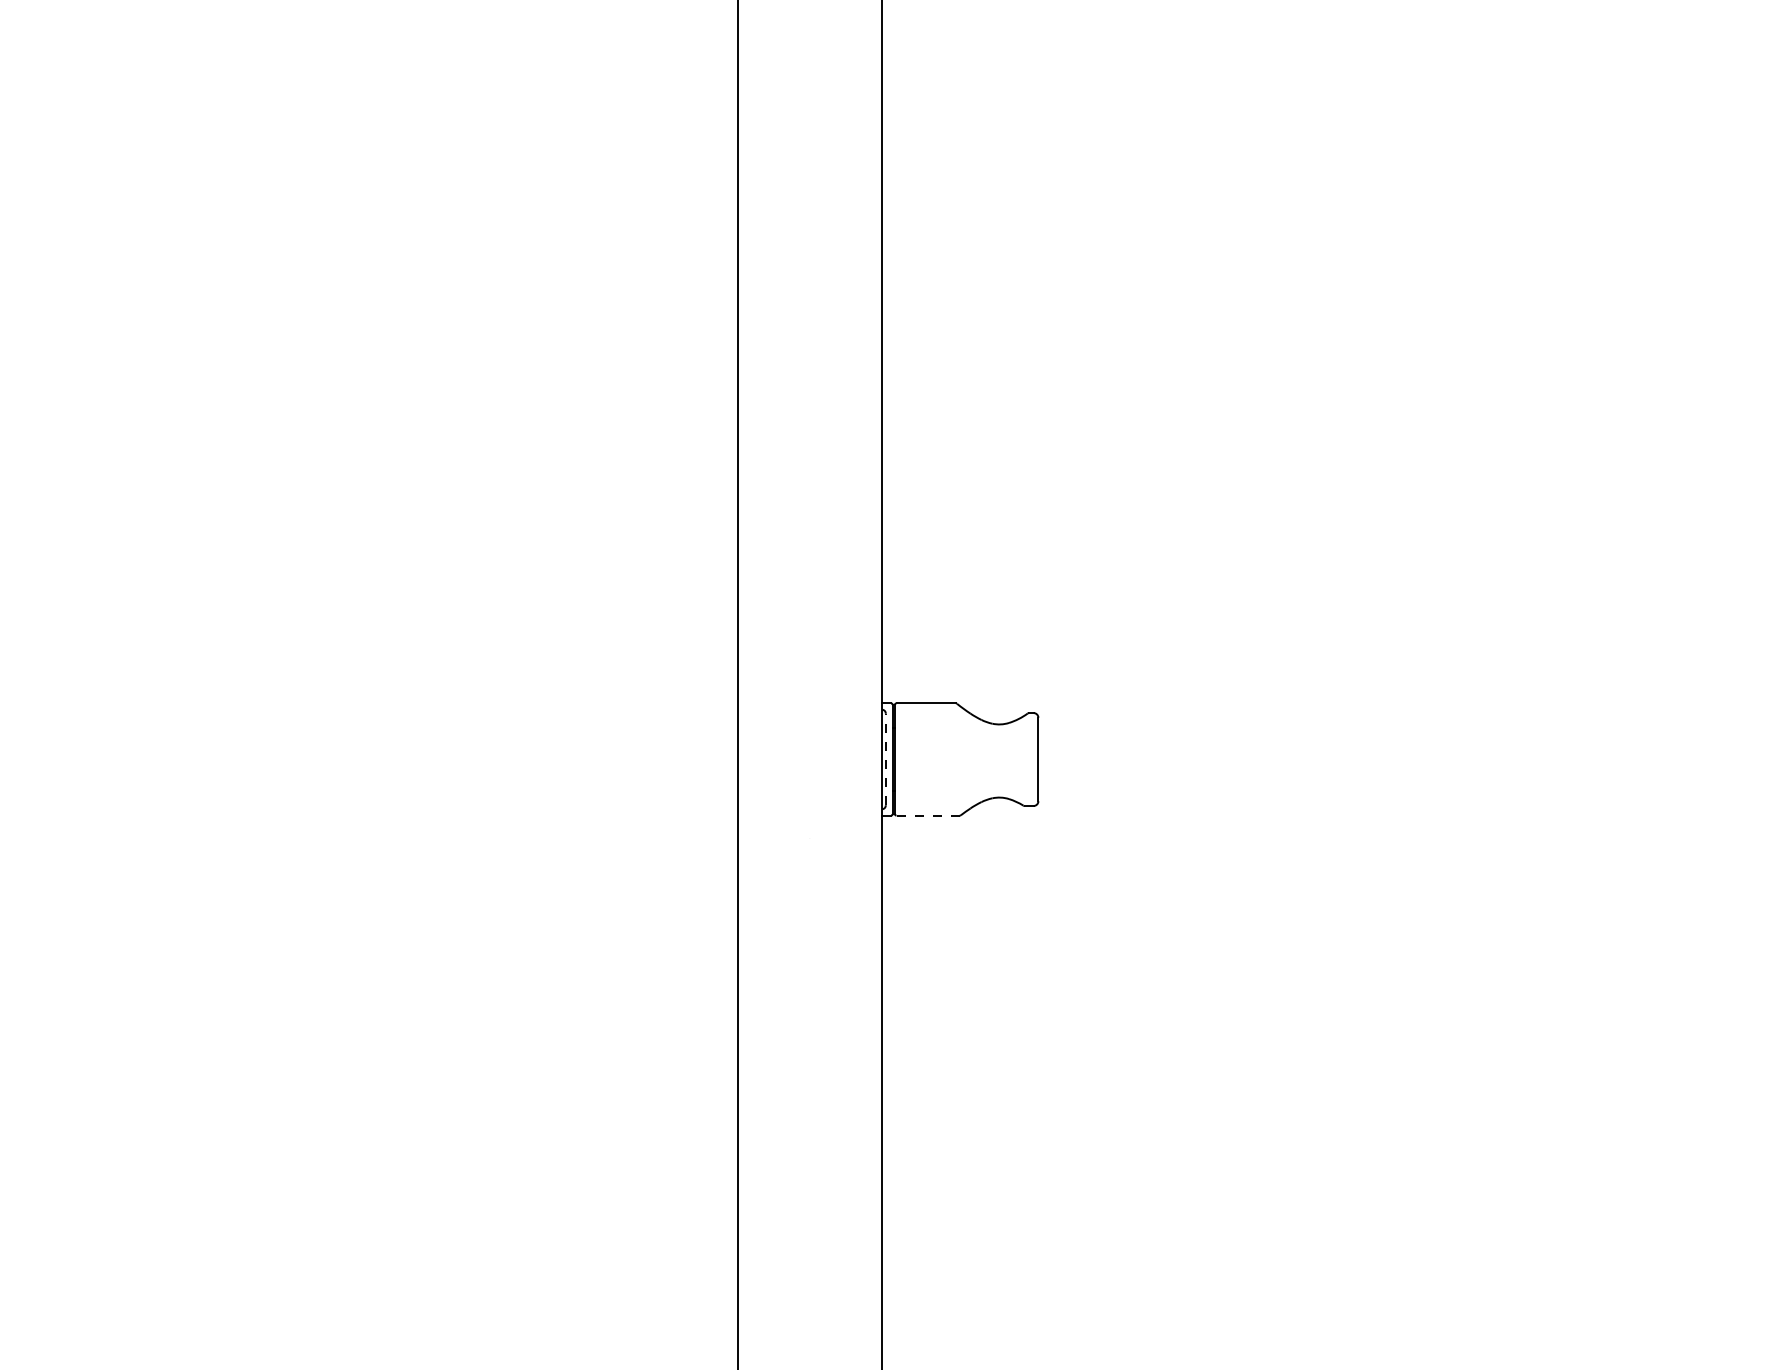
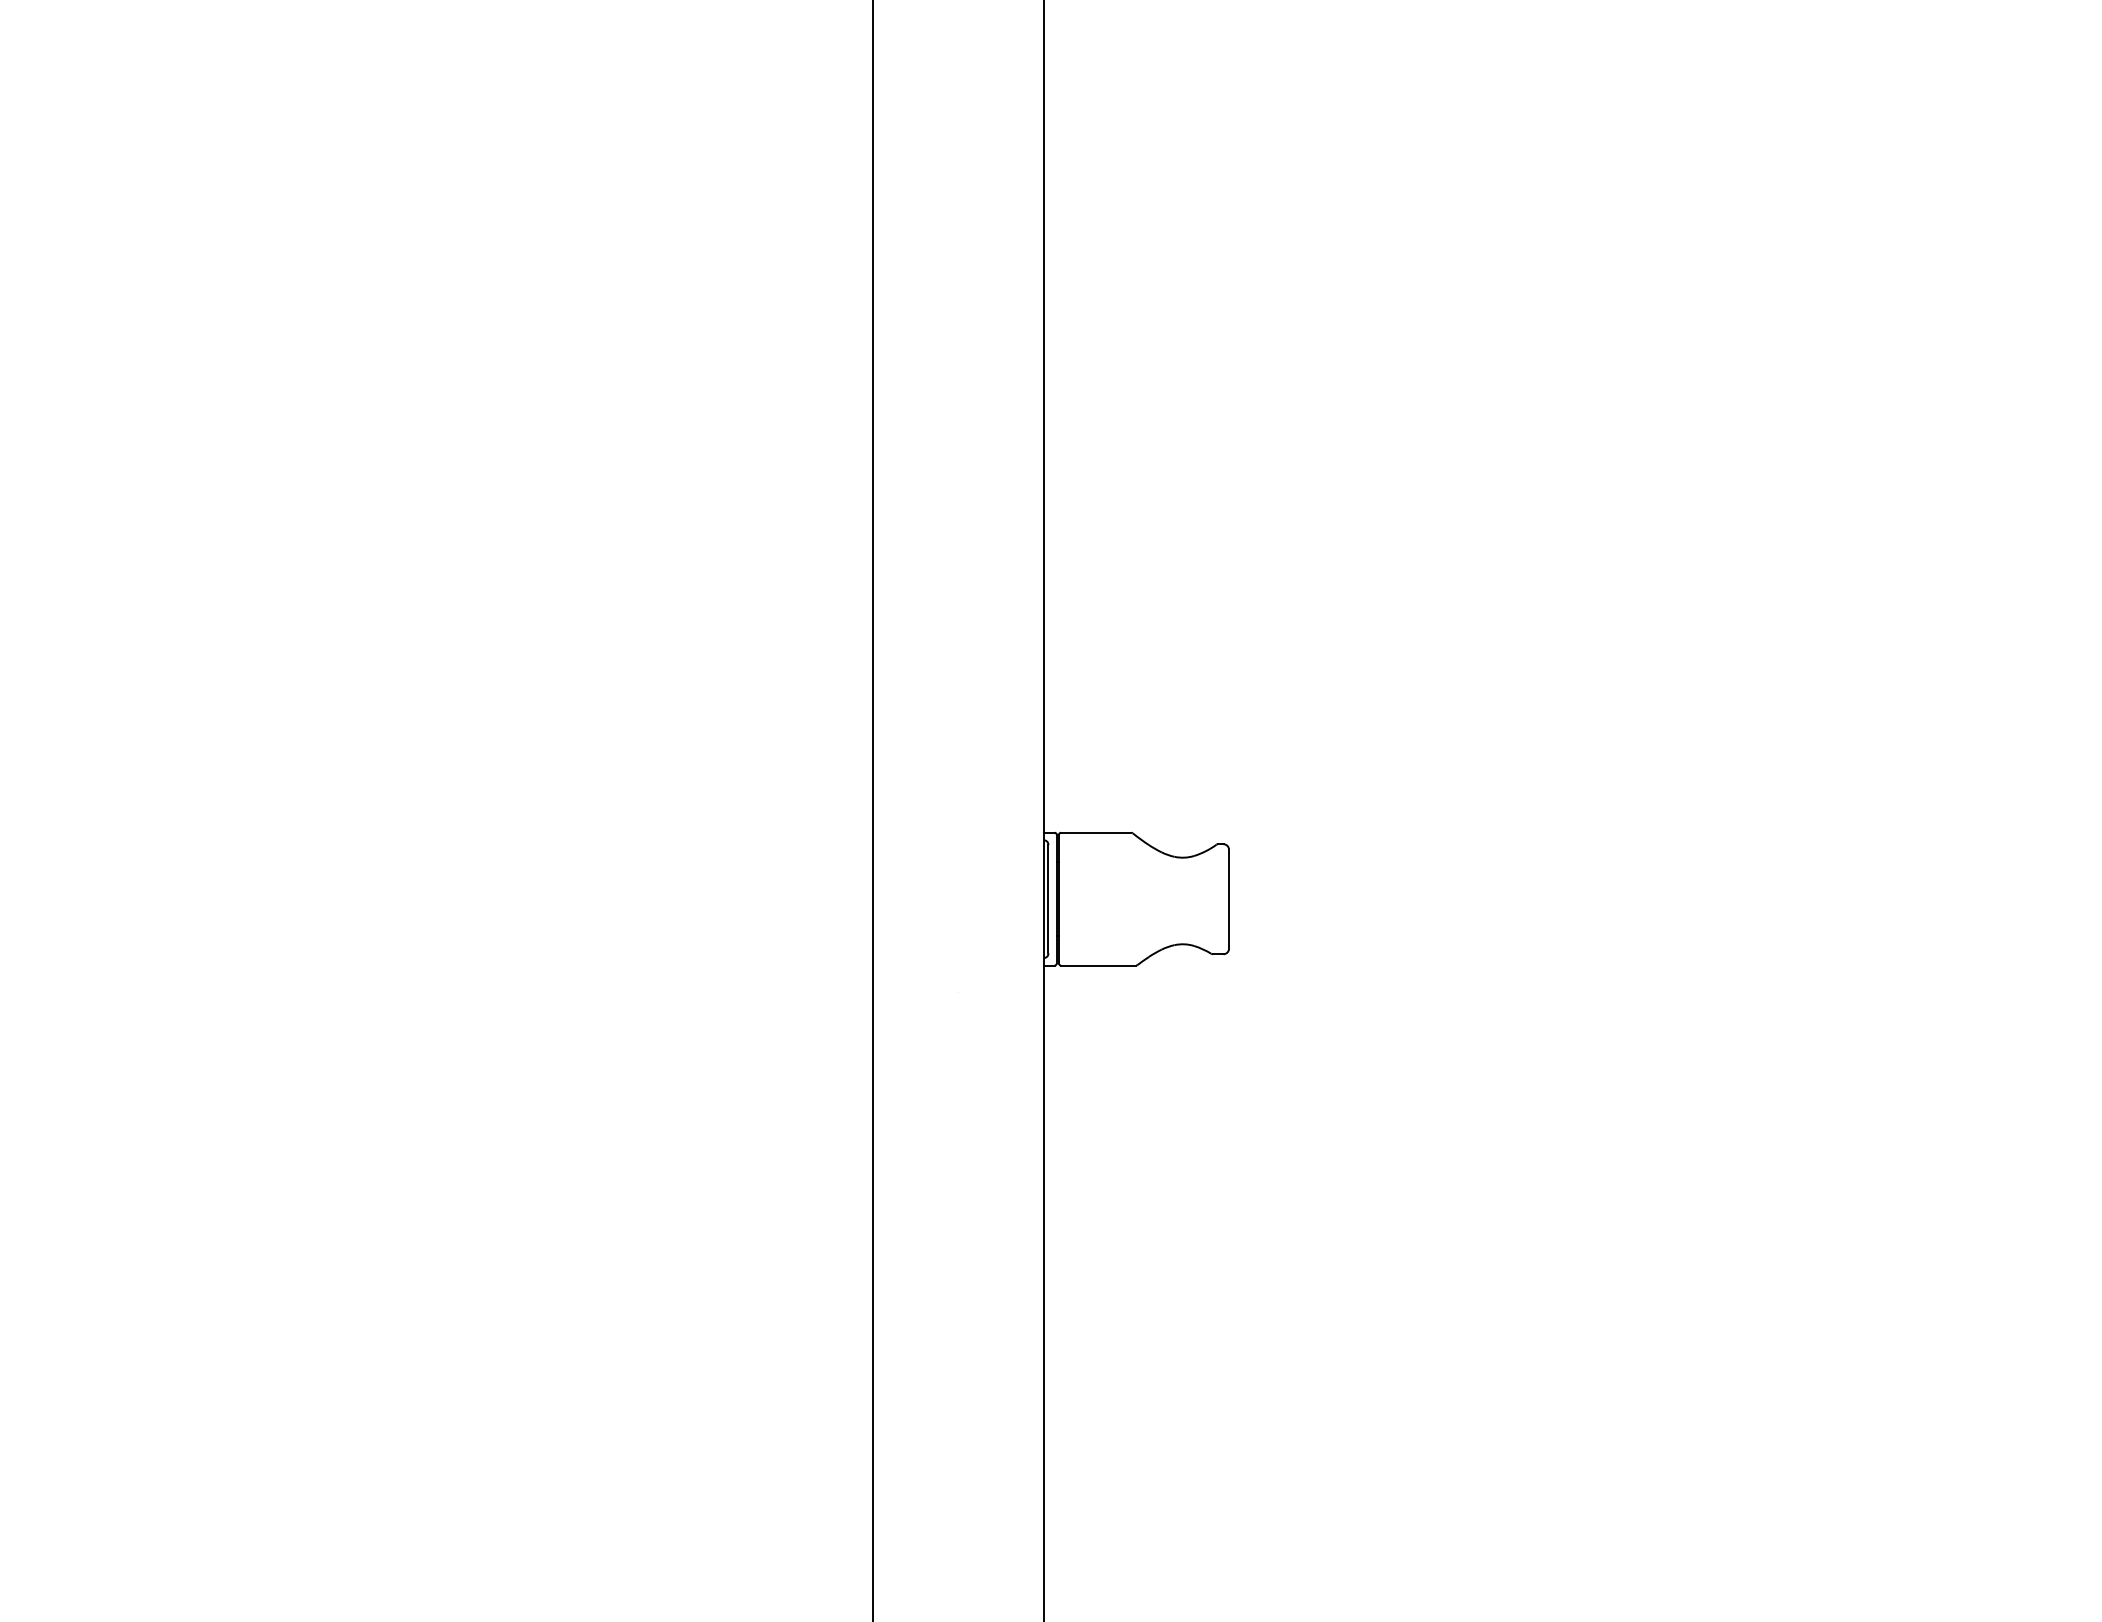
line: (885, 758) -> (1048, 898), dashed -> solid
line: (928, 815) -> (1099, 965), dashed -> solid

